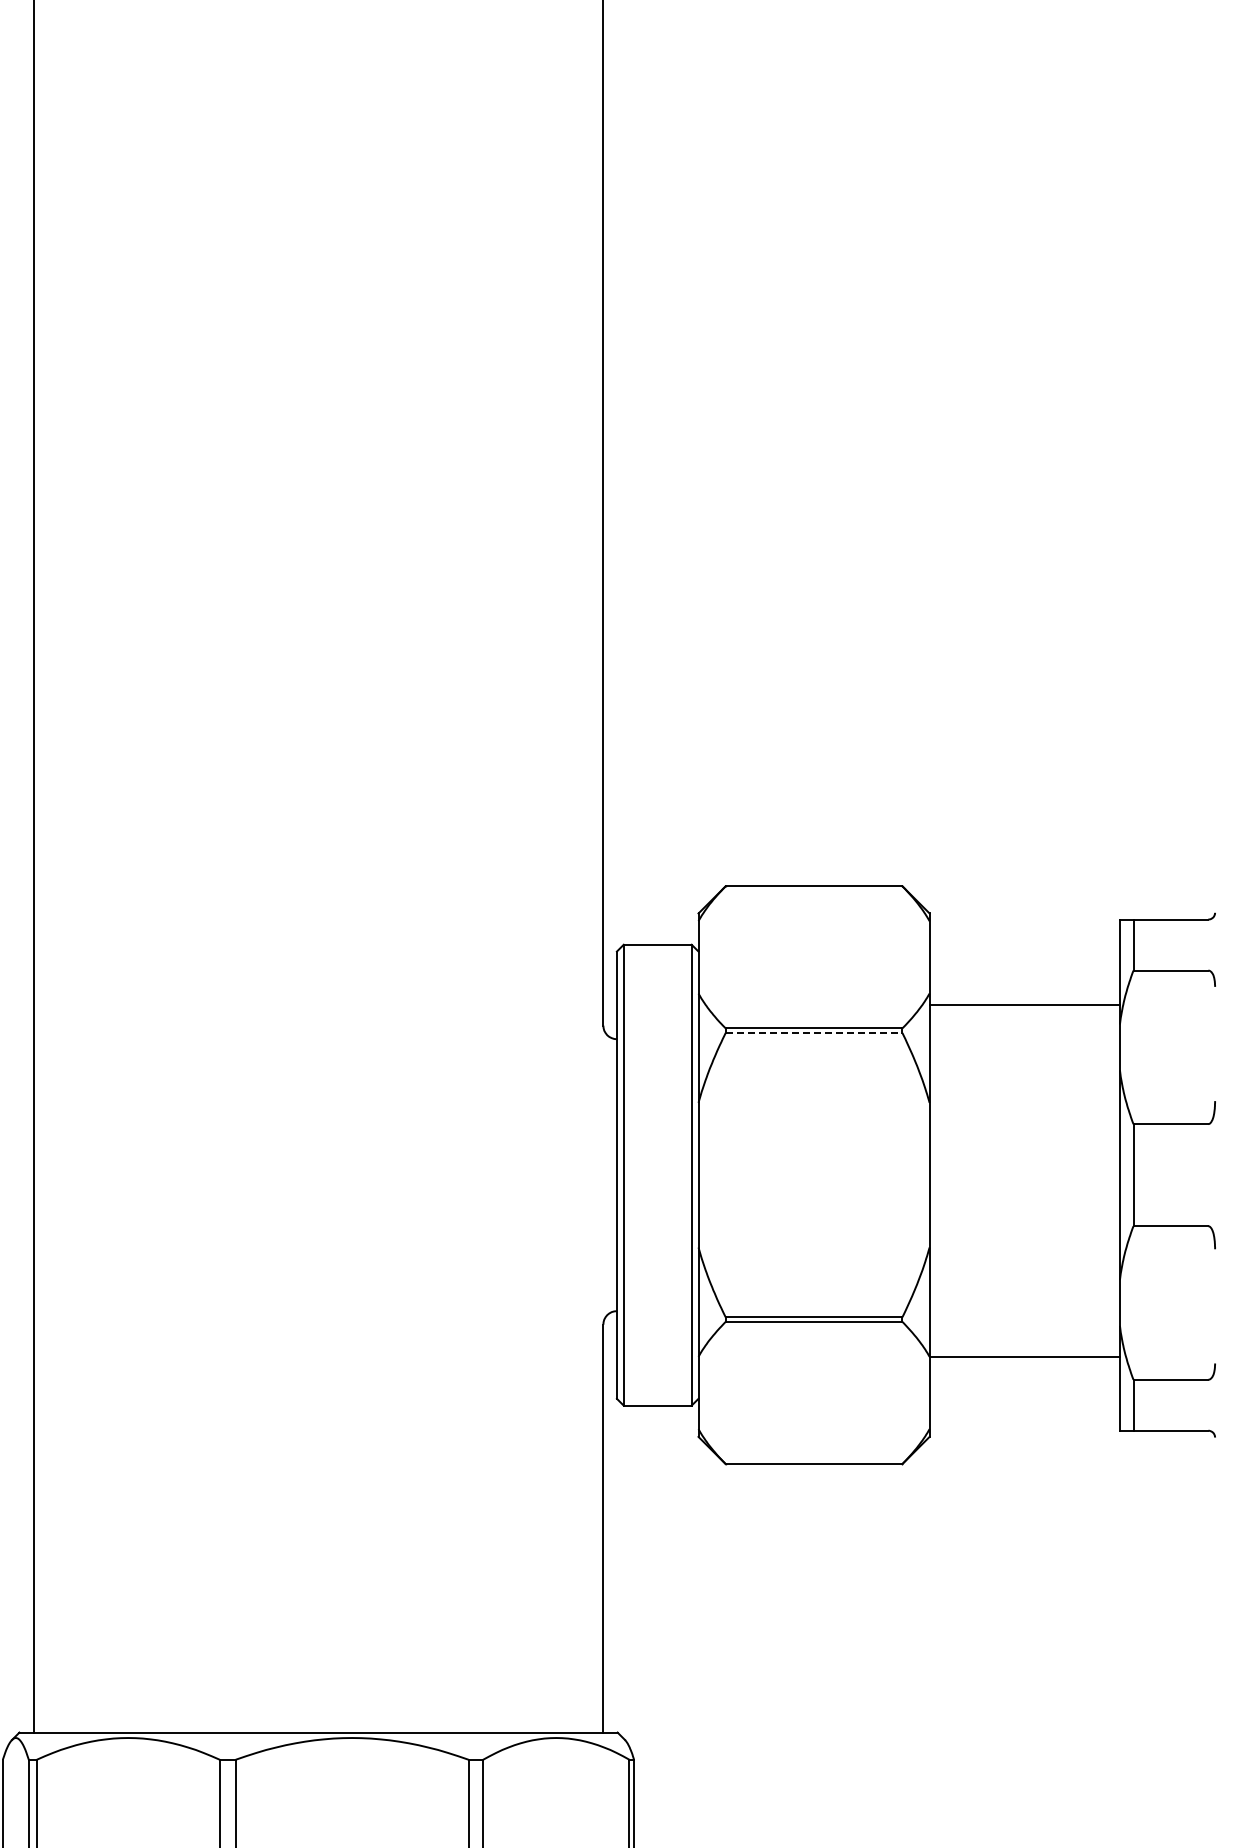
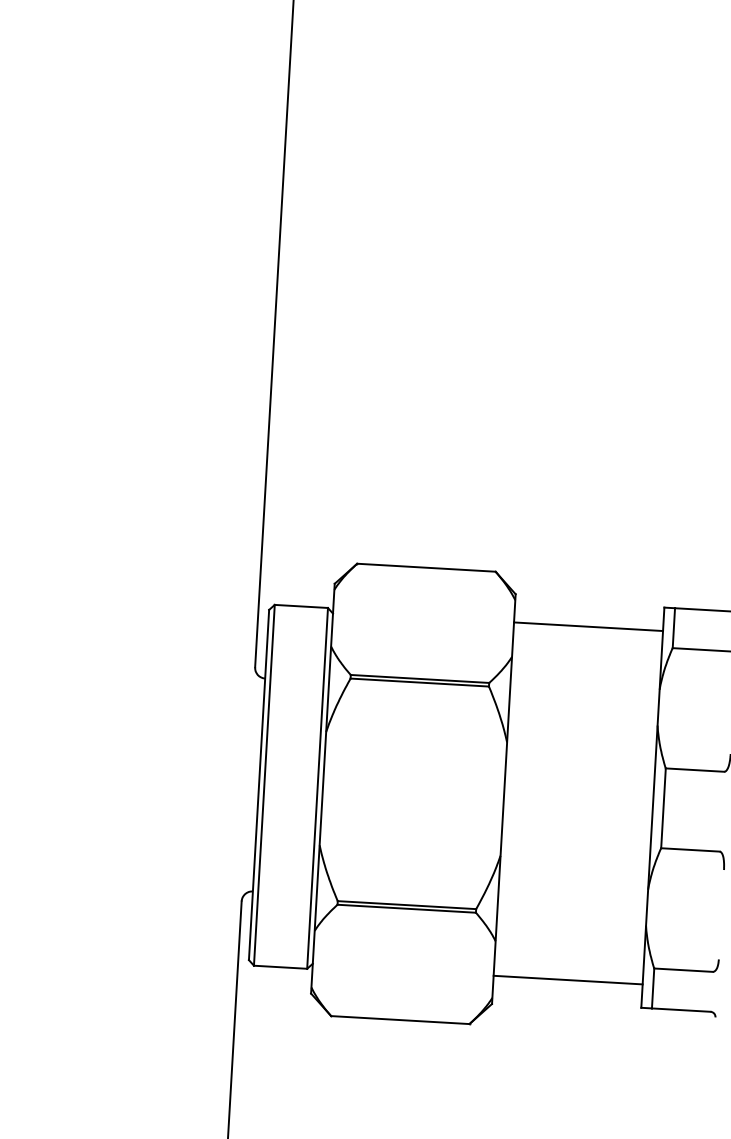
line: (1024, 1004) -> (588, 626), moved
line: (814, 1032) -> (420, 682), dashed -> solid
line: (1024, 1356) -> (567, 979), moved

